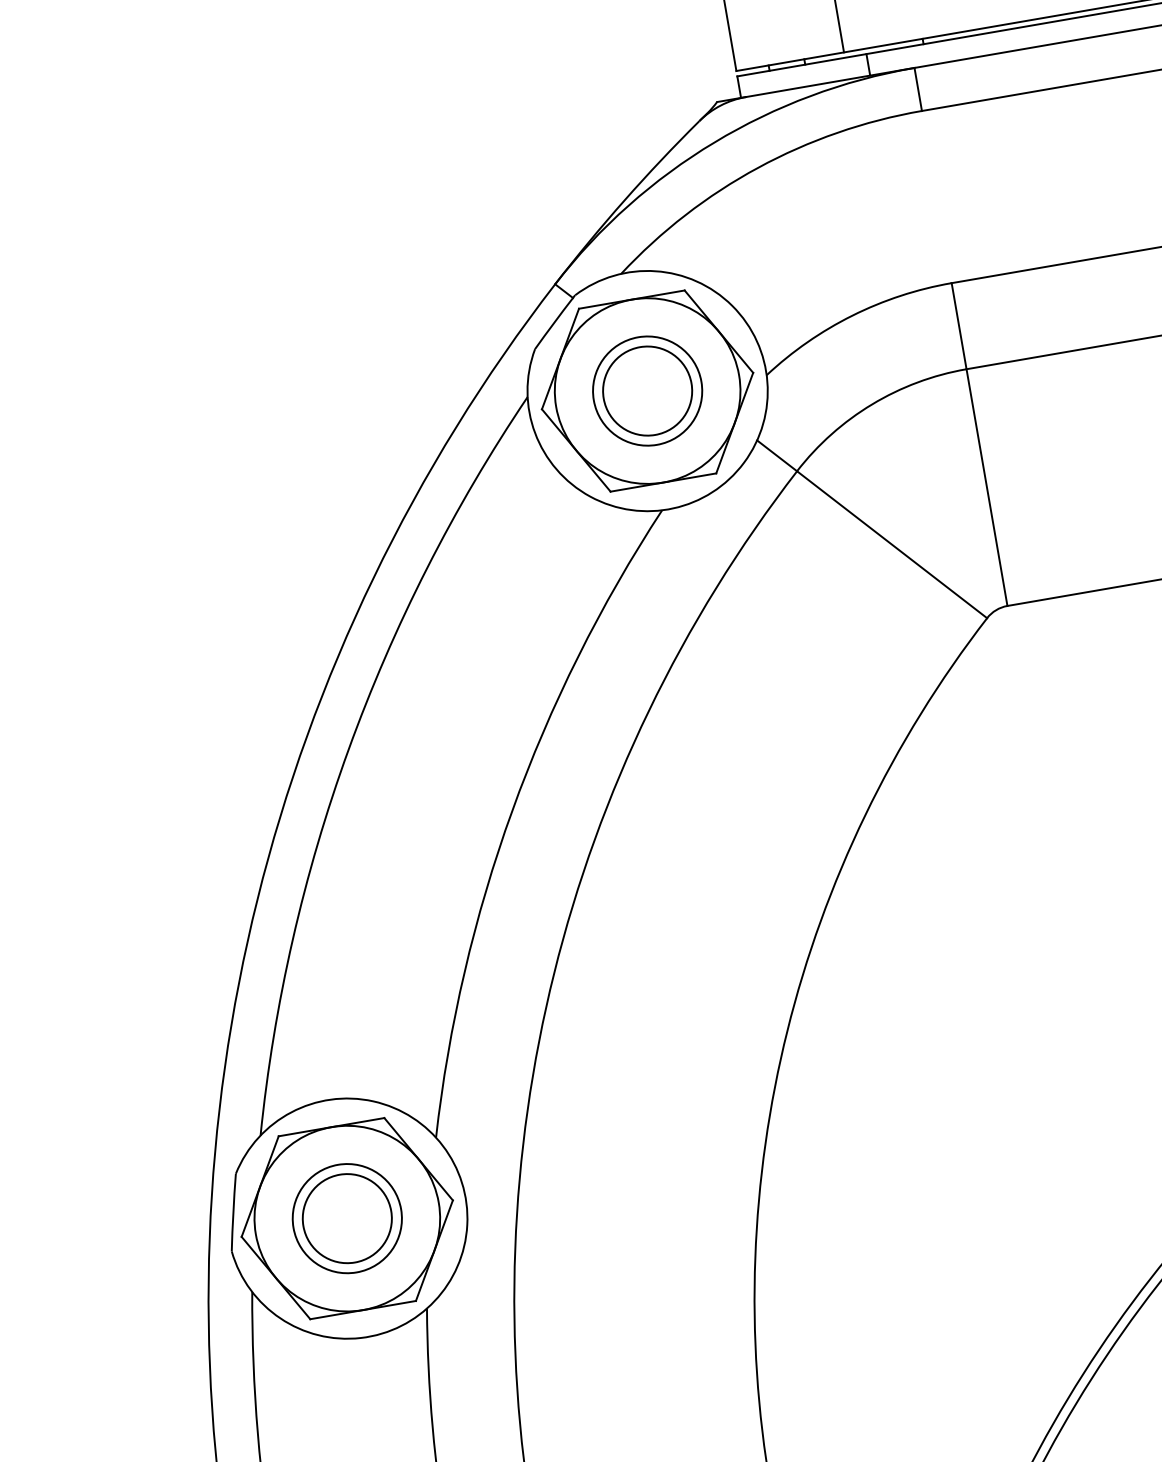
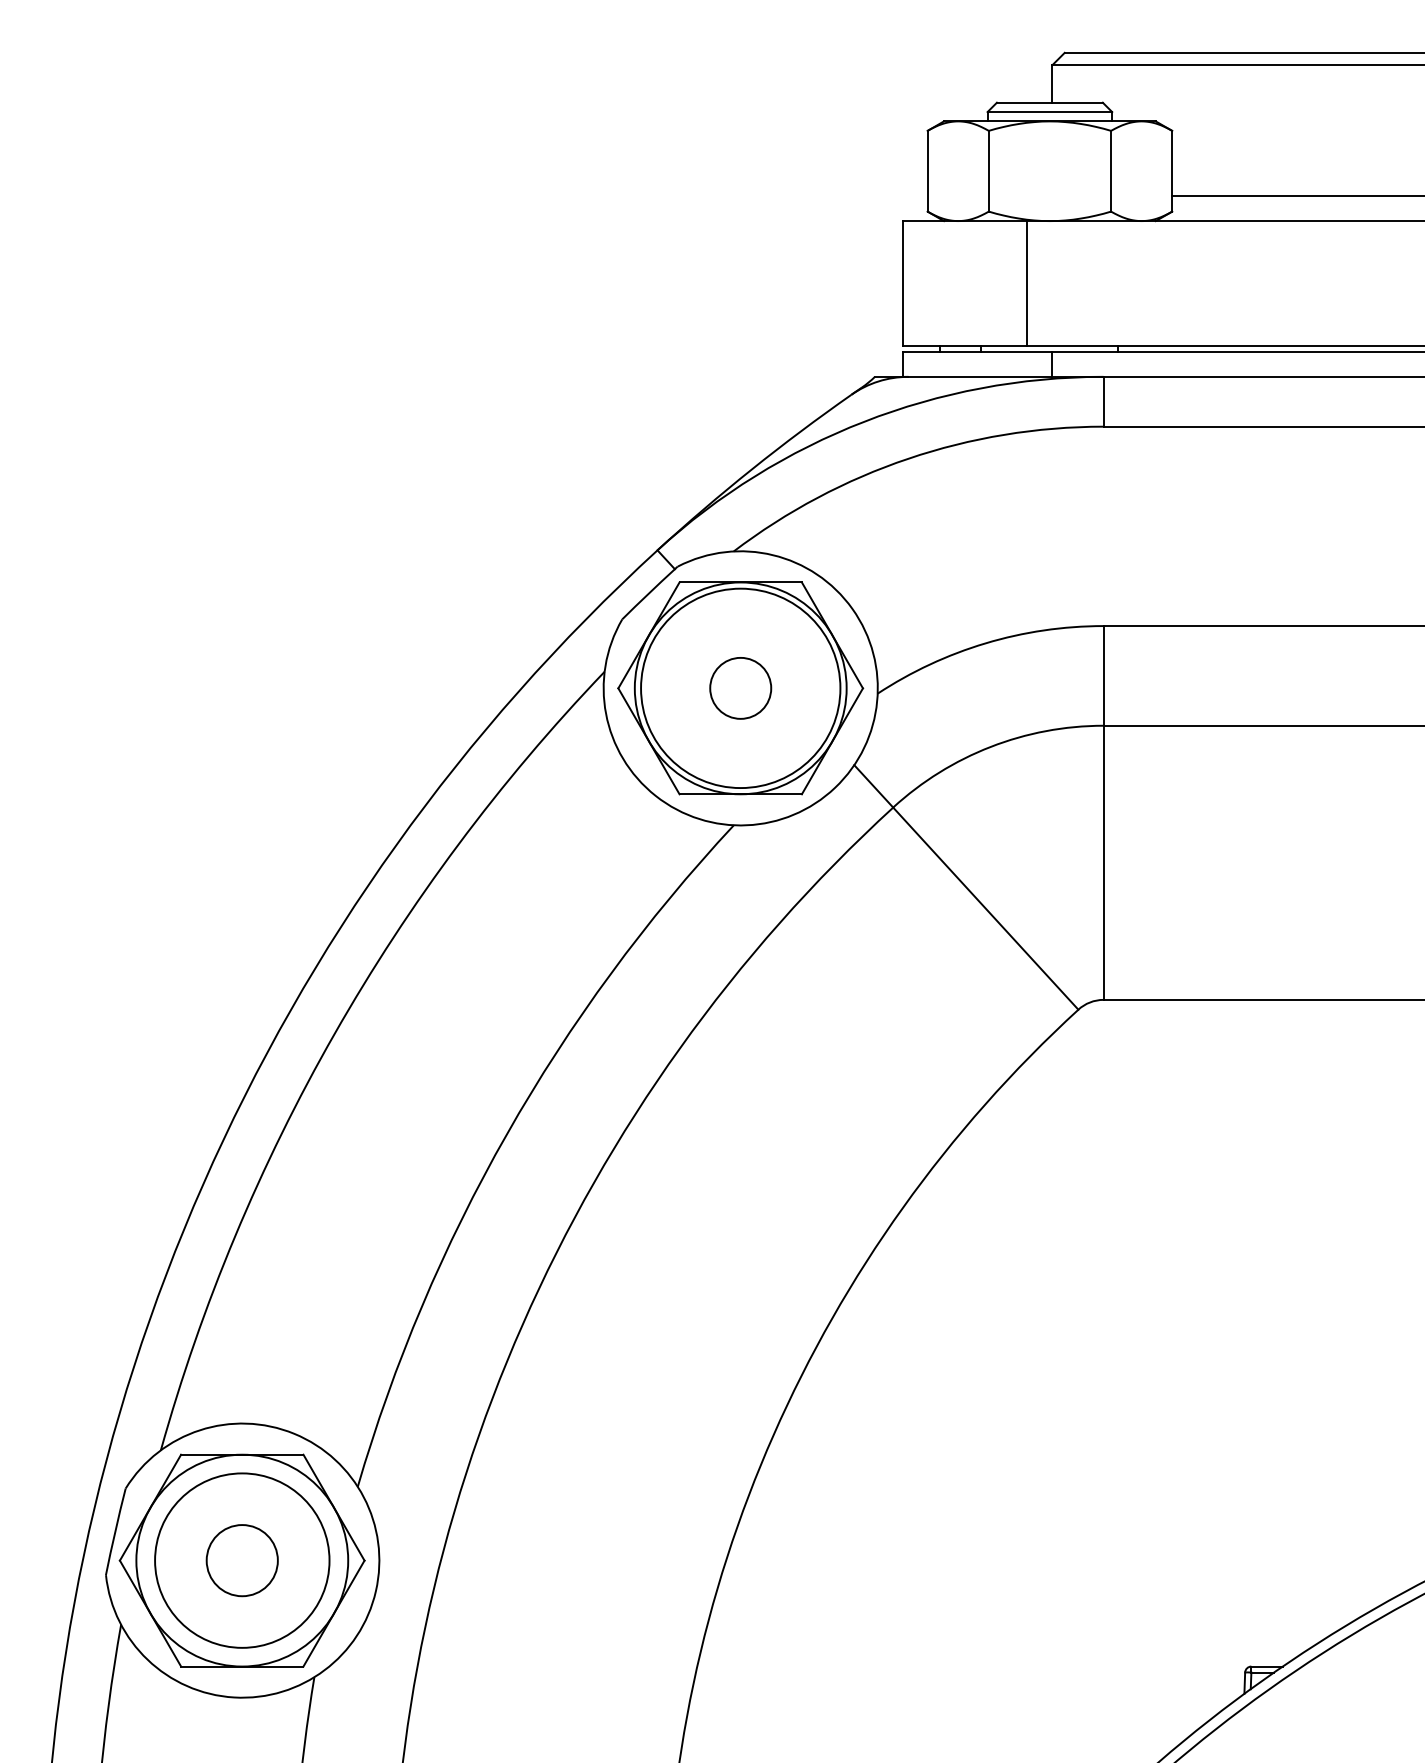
circle: (647, 391) -> (740, 688), size x0.6
circle: (647, 391) -> (740, 688), size x1.6
circle: (347, 1218) -> (242, 1560), size x0.7
circle: (347, 1218) -> (242, 1560), size x1.4

